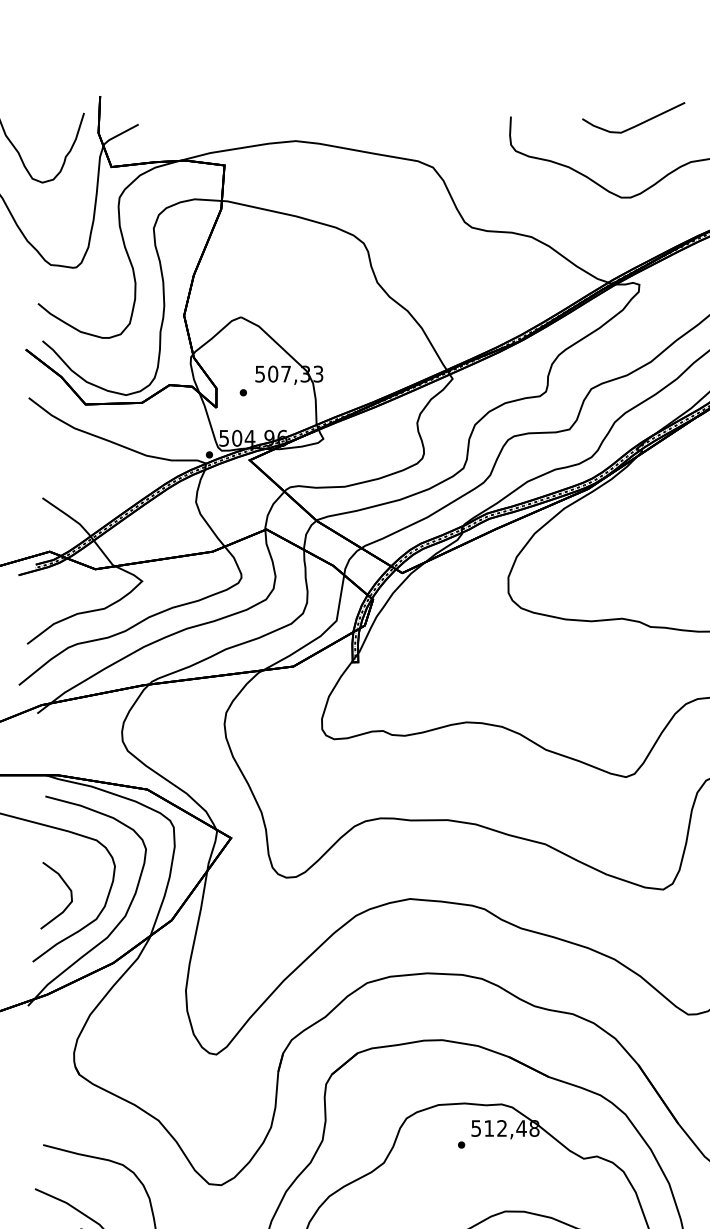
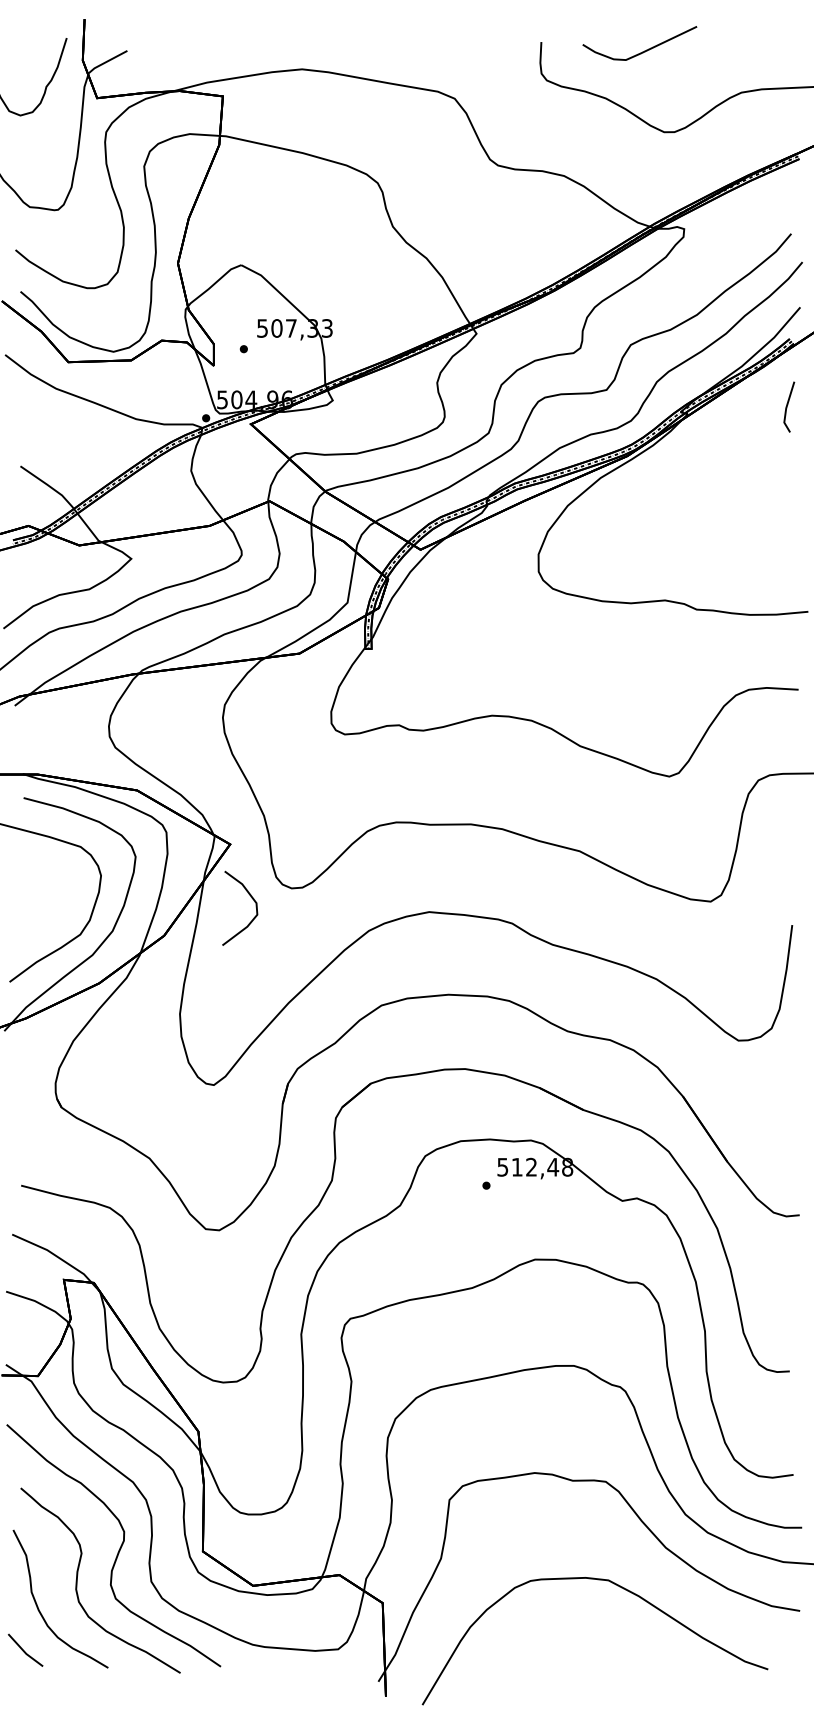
curve: (636, 125) -> (642, 51), moved
curve: (66, 886) -> (251, 898), moved

